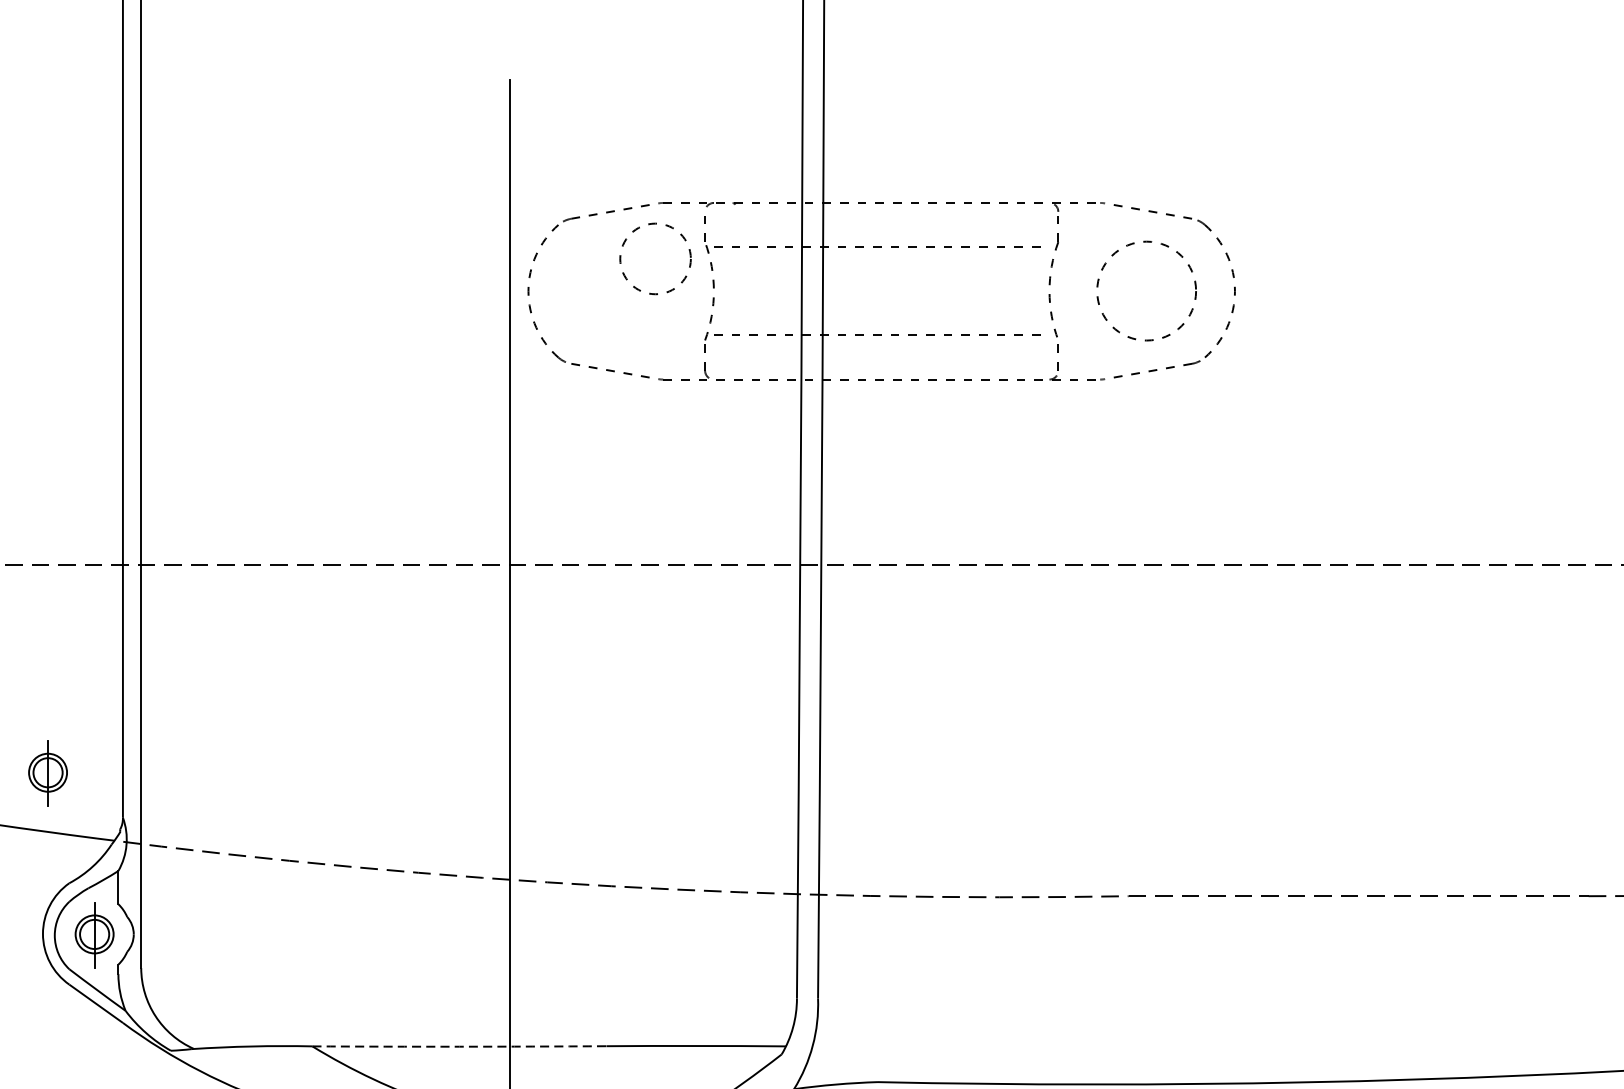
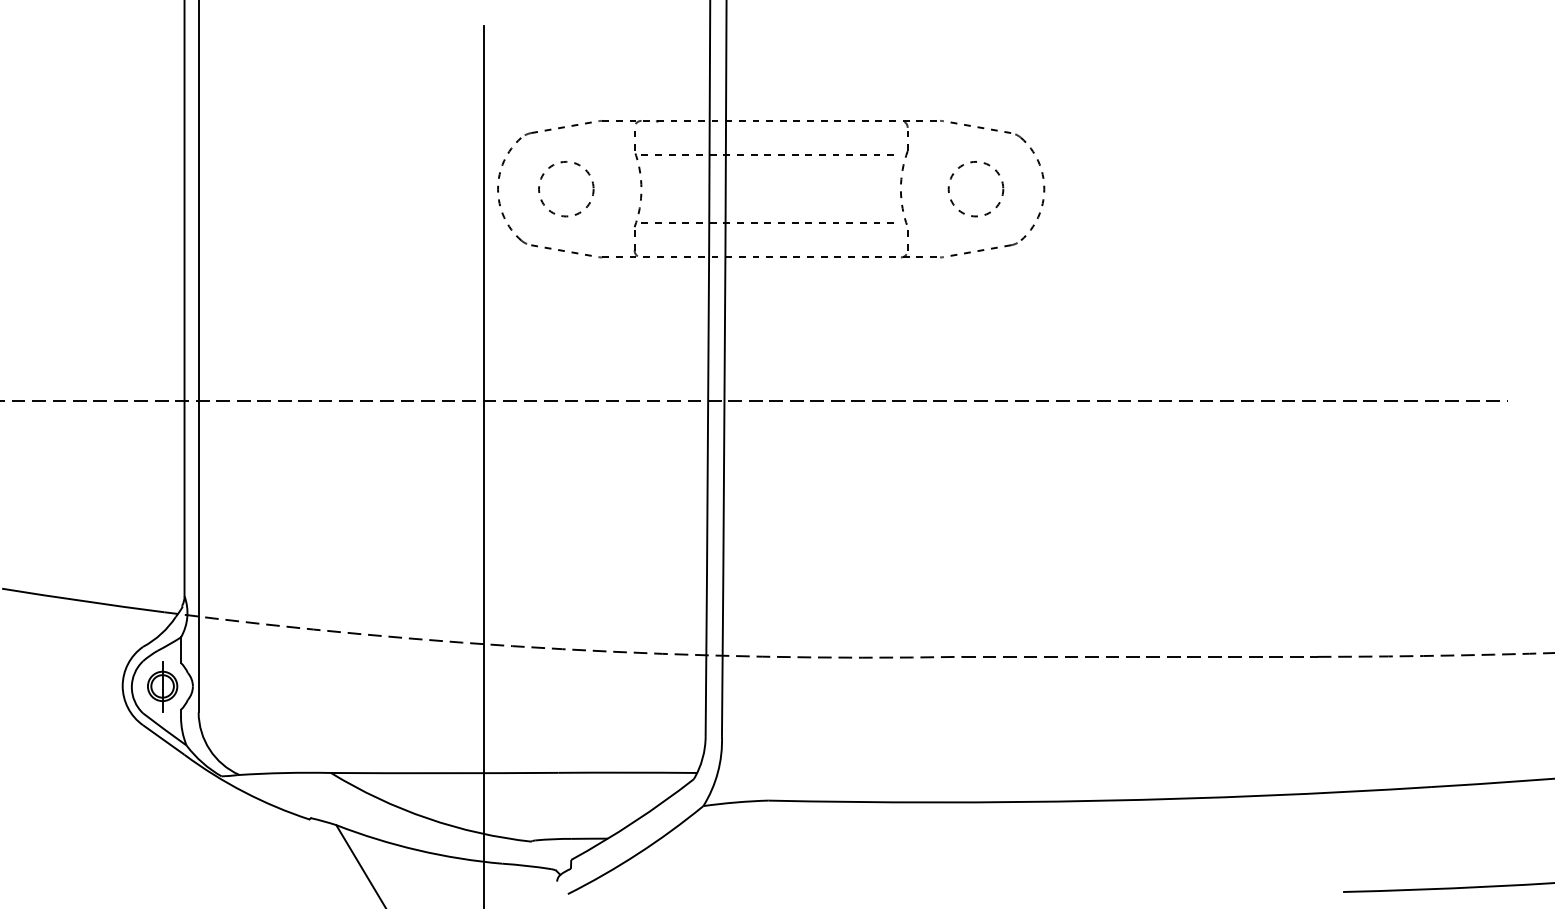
circle: (655, 259) -> (566, 189), moved
circle: (1145, 291) -> (975, 189), size x0.71
part: (47, 772) -> (126, 561), removed
arc: (459, 1047) -> (444, 773), dashed -> solid

